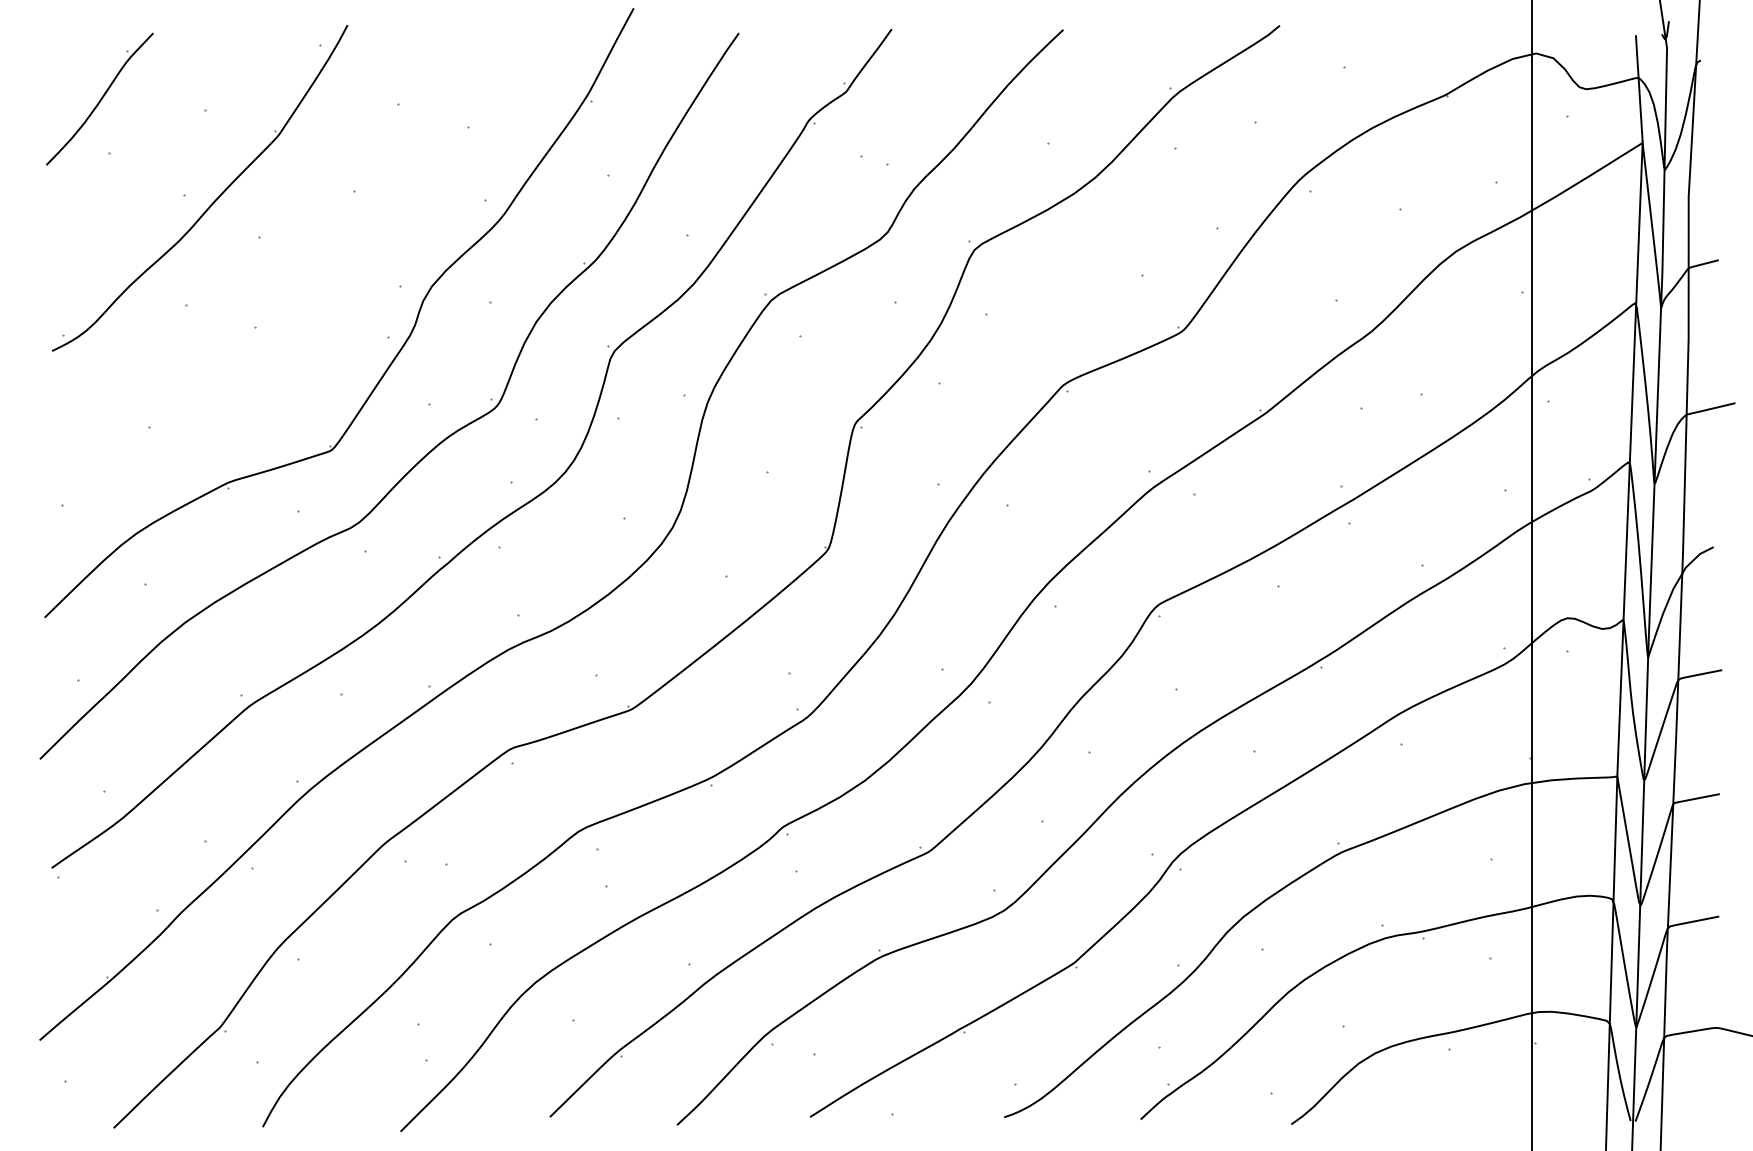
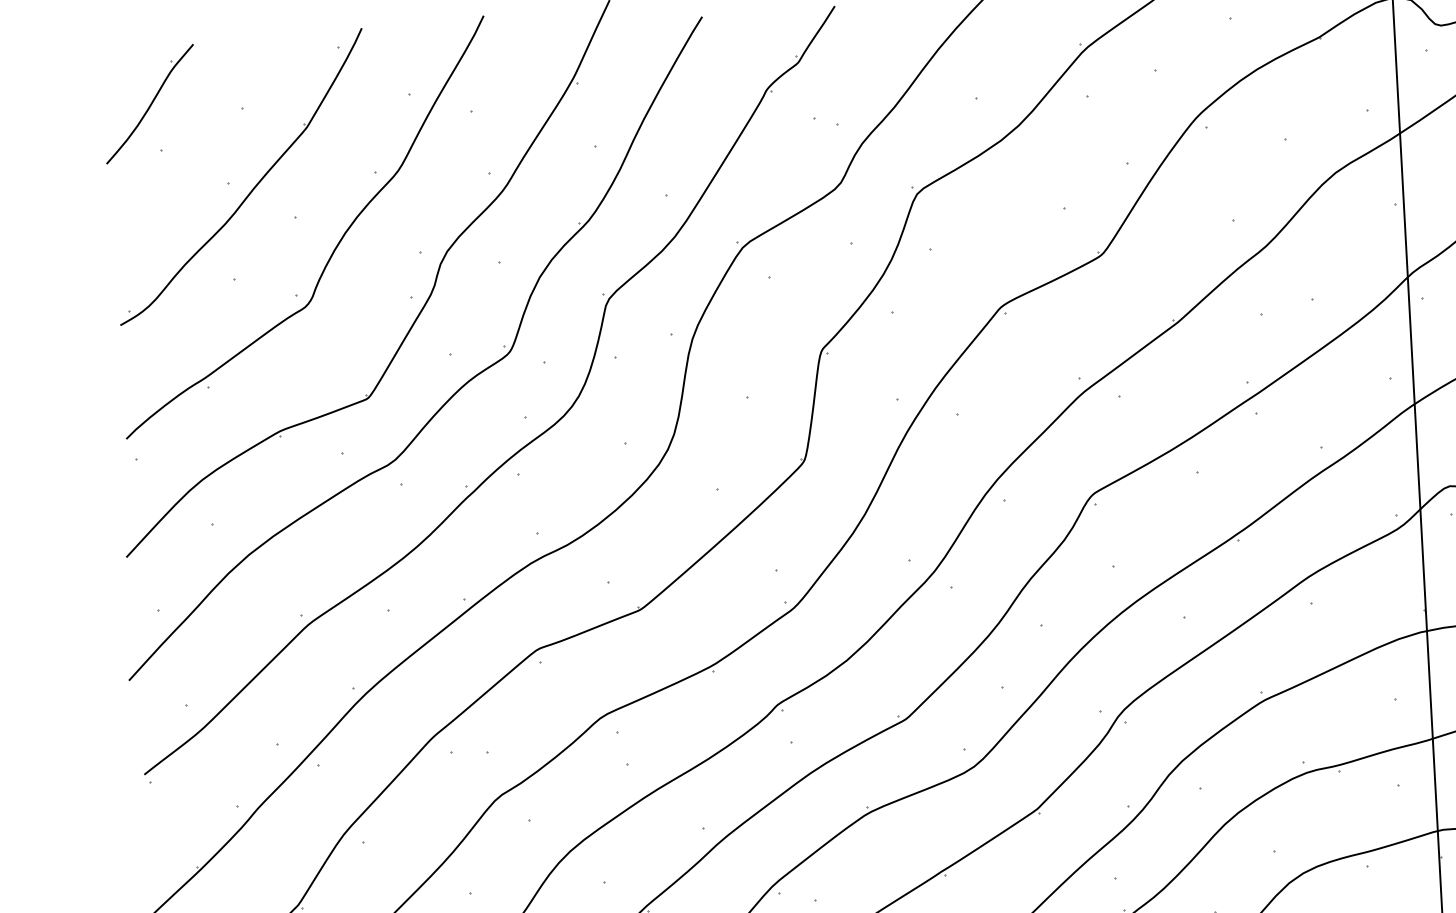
curve: (304, 273) -> (336, 246), added

